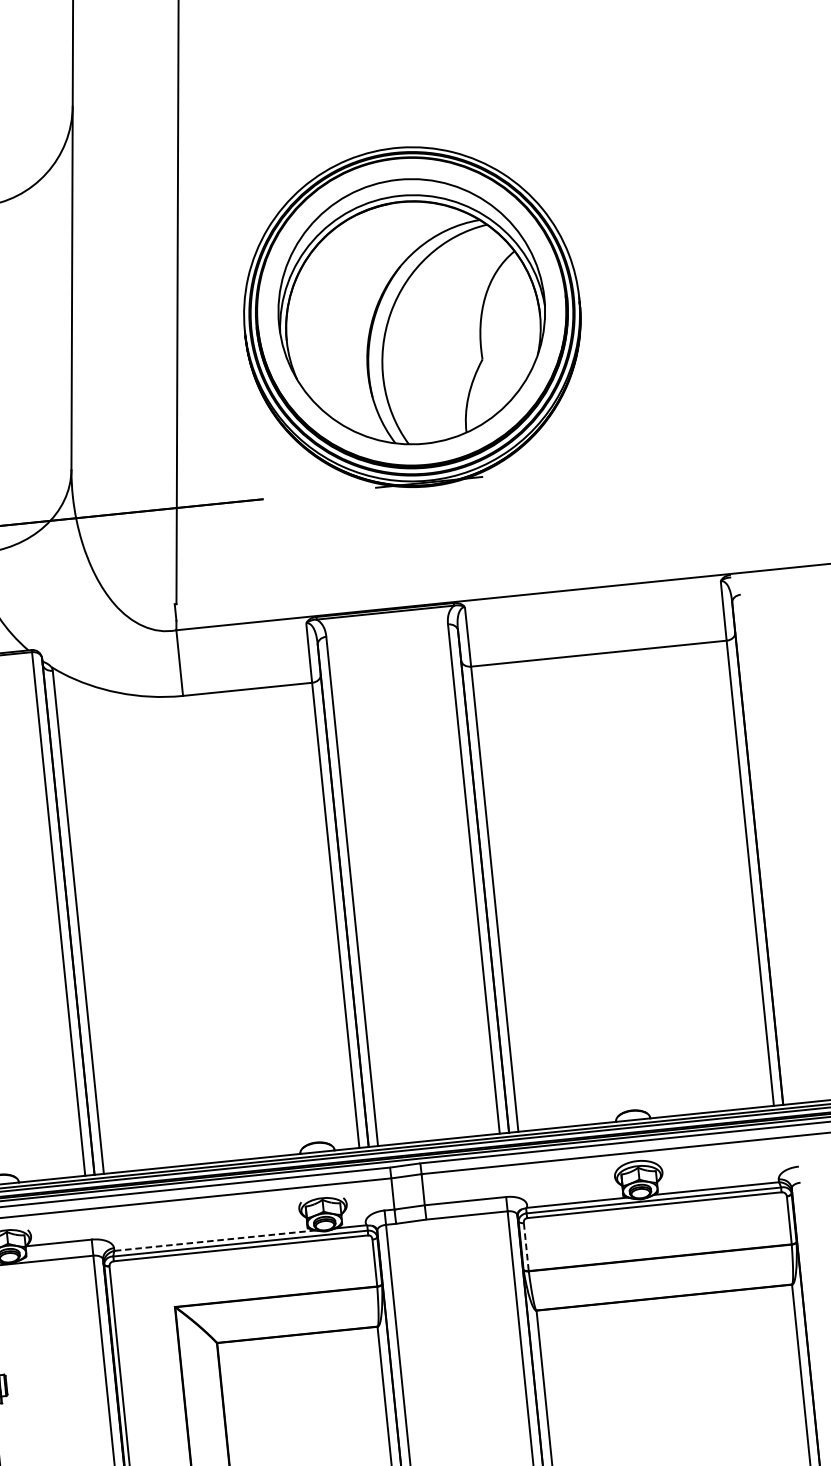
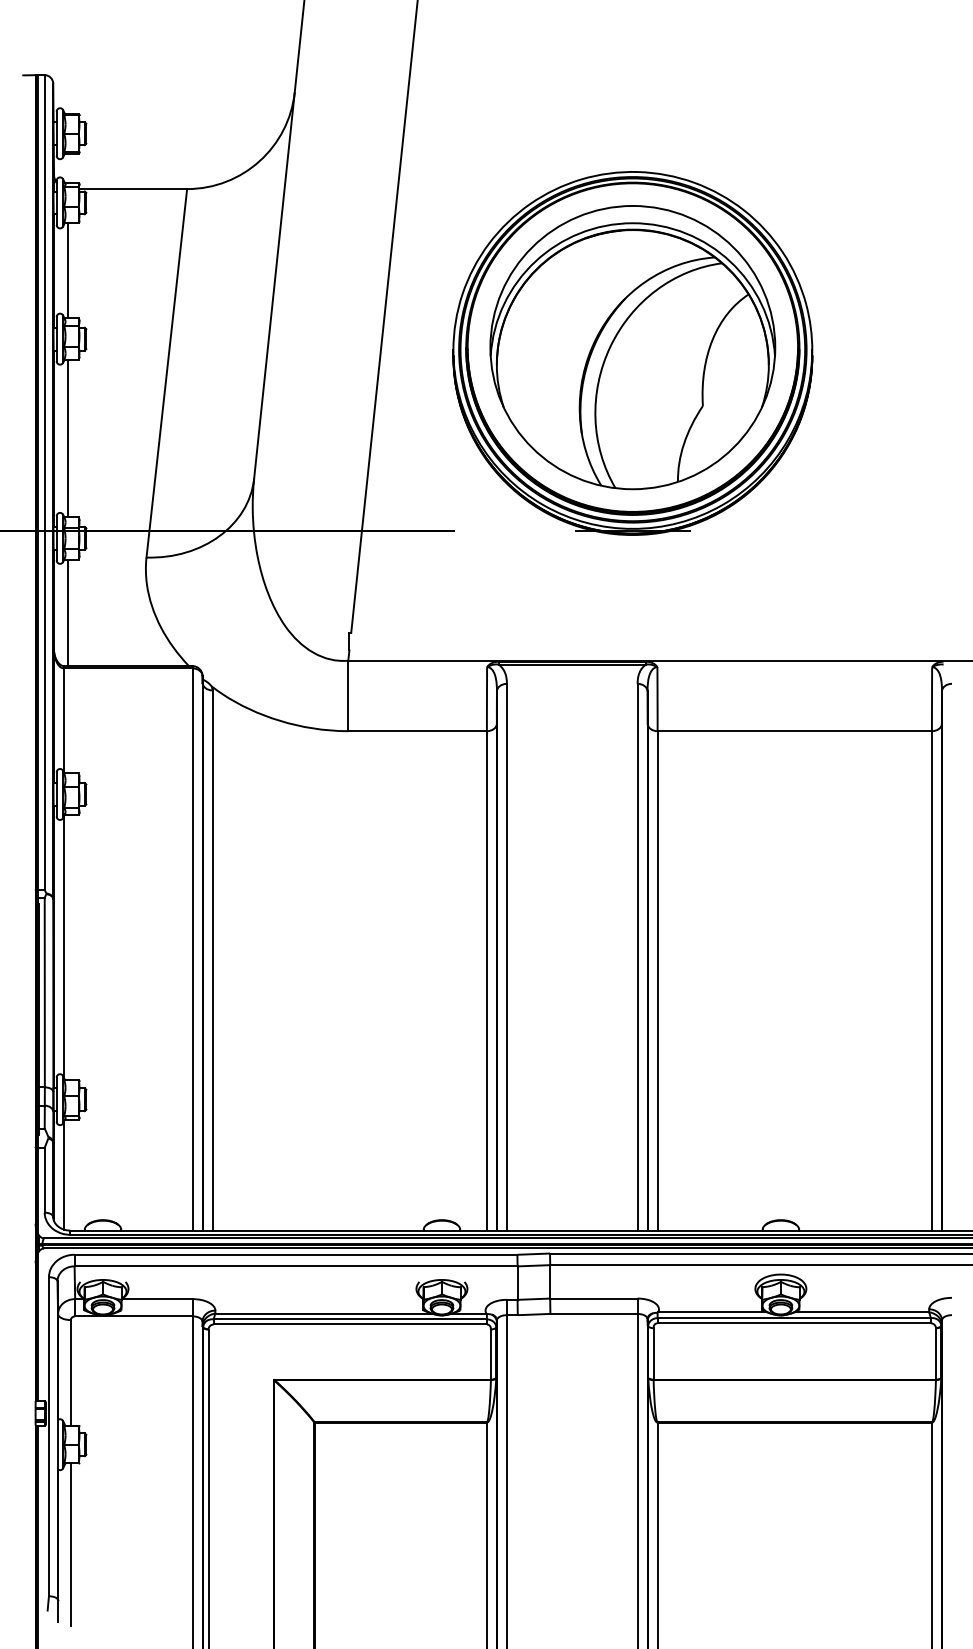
line: (215, 1240) -> (323, 1313), dashed -> solid
line: (526, 1246) -> (653, 1353), dashed -> solid

